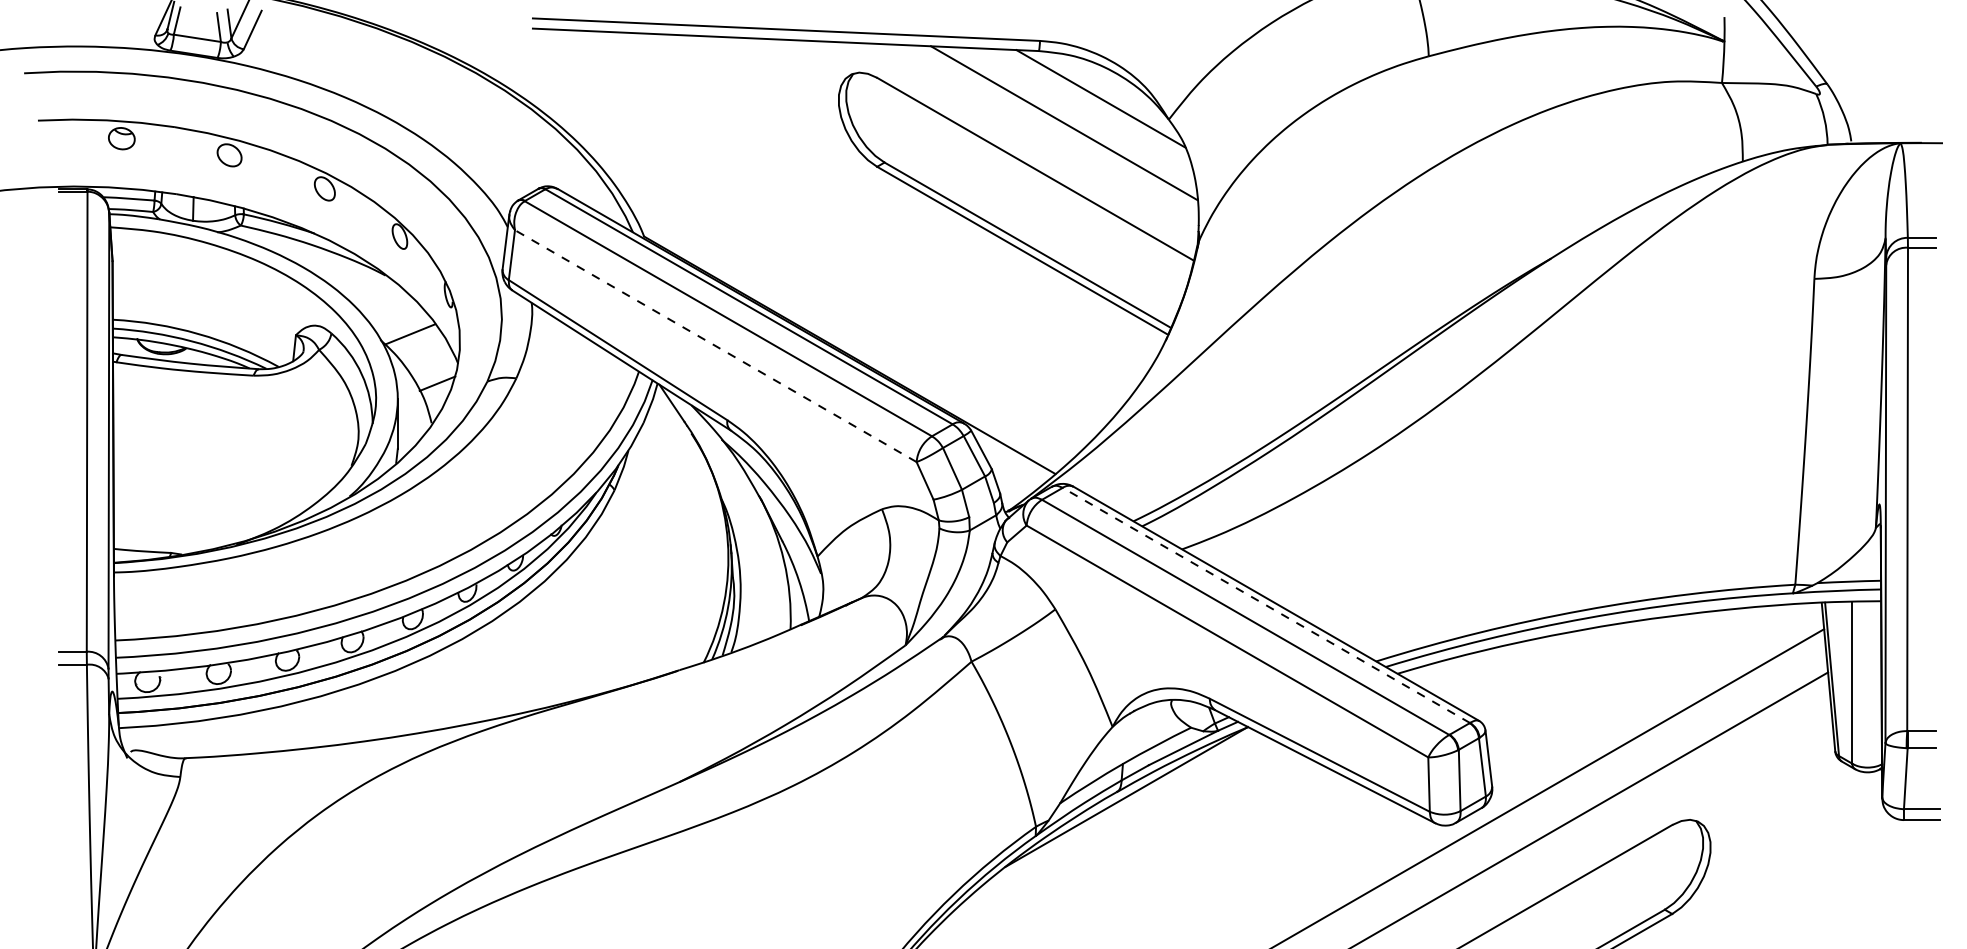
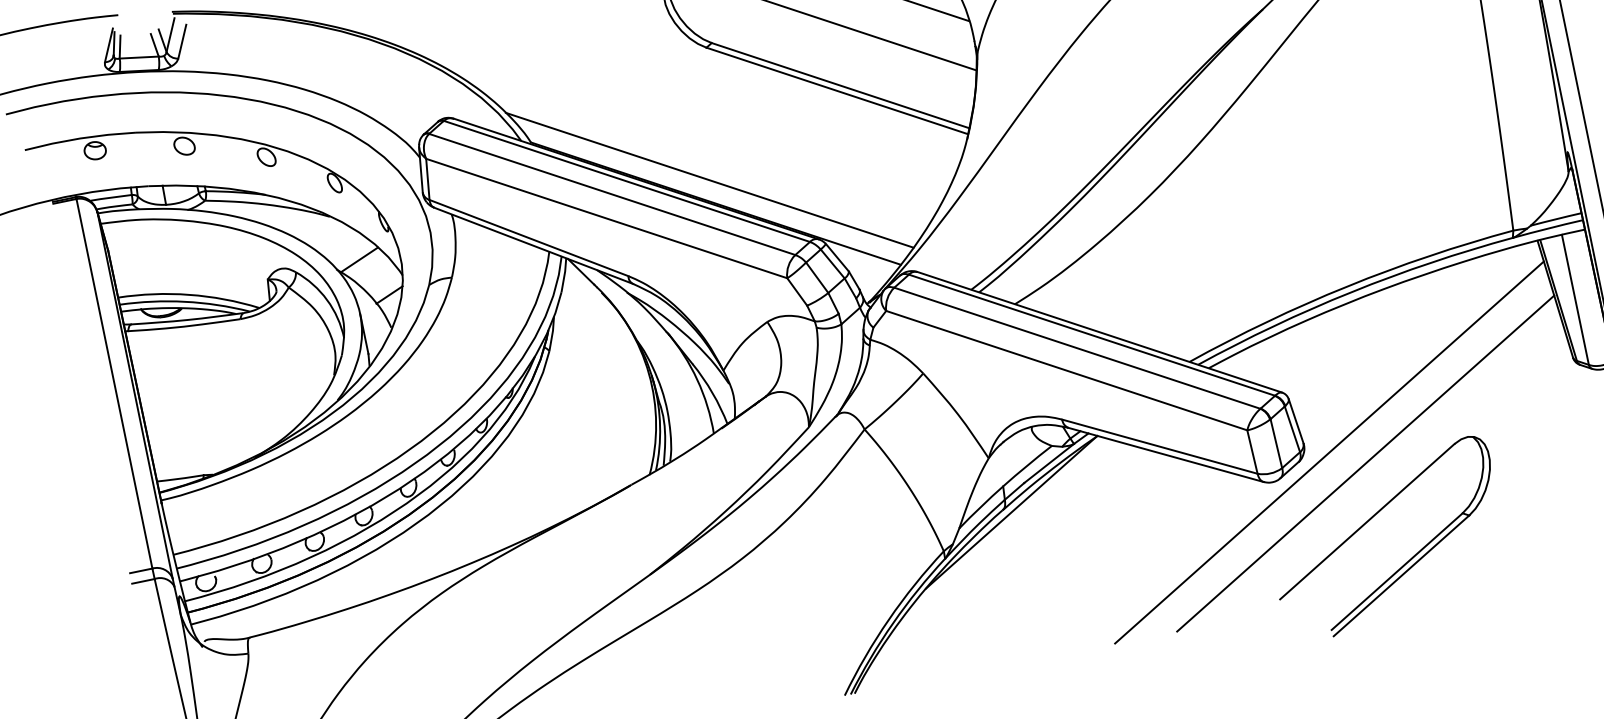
line: (847, 325) -> (709, 180), added
line: (715, 346) -> (606, 218), dashed -> solid
line: (1265, 605) -> (1091, 335), dashed -> solid

